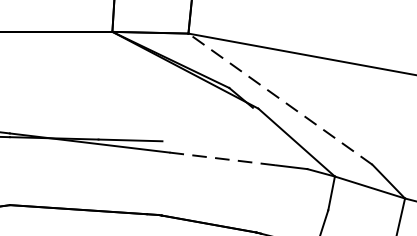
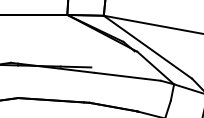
line: (279, 97) -> (147, 46), dashed -> solid
line: (223, 158) -> (120, 75), dashed -> solid

